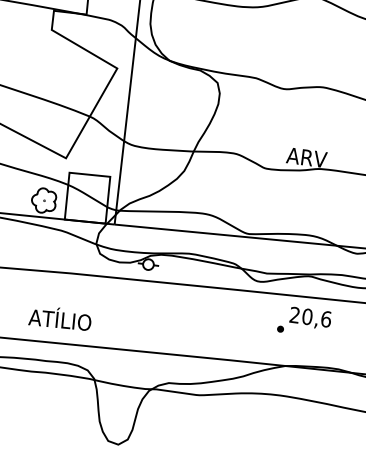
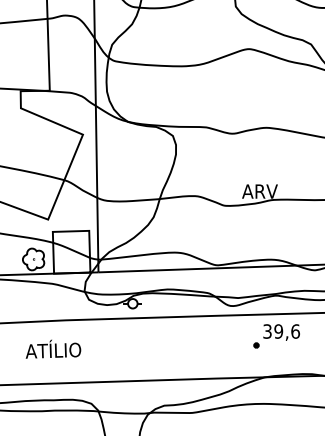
text: (300, 315) -> (272, 331), 20,6 -> 39,6
text: (60, 317) -> (53, 348), moved

